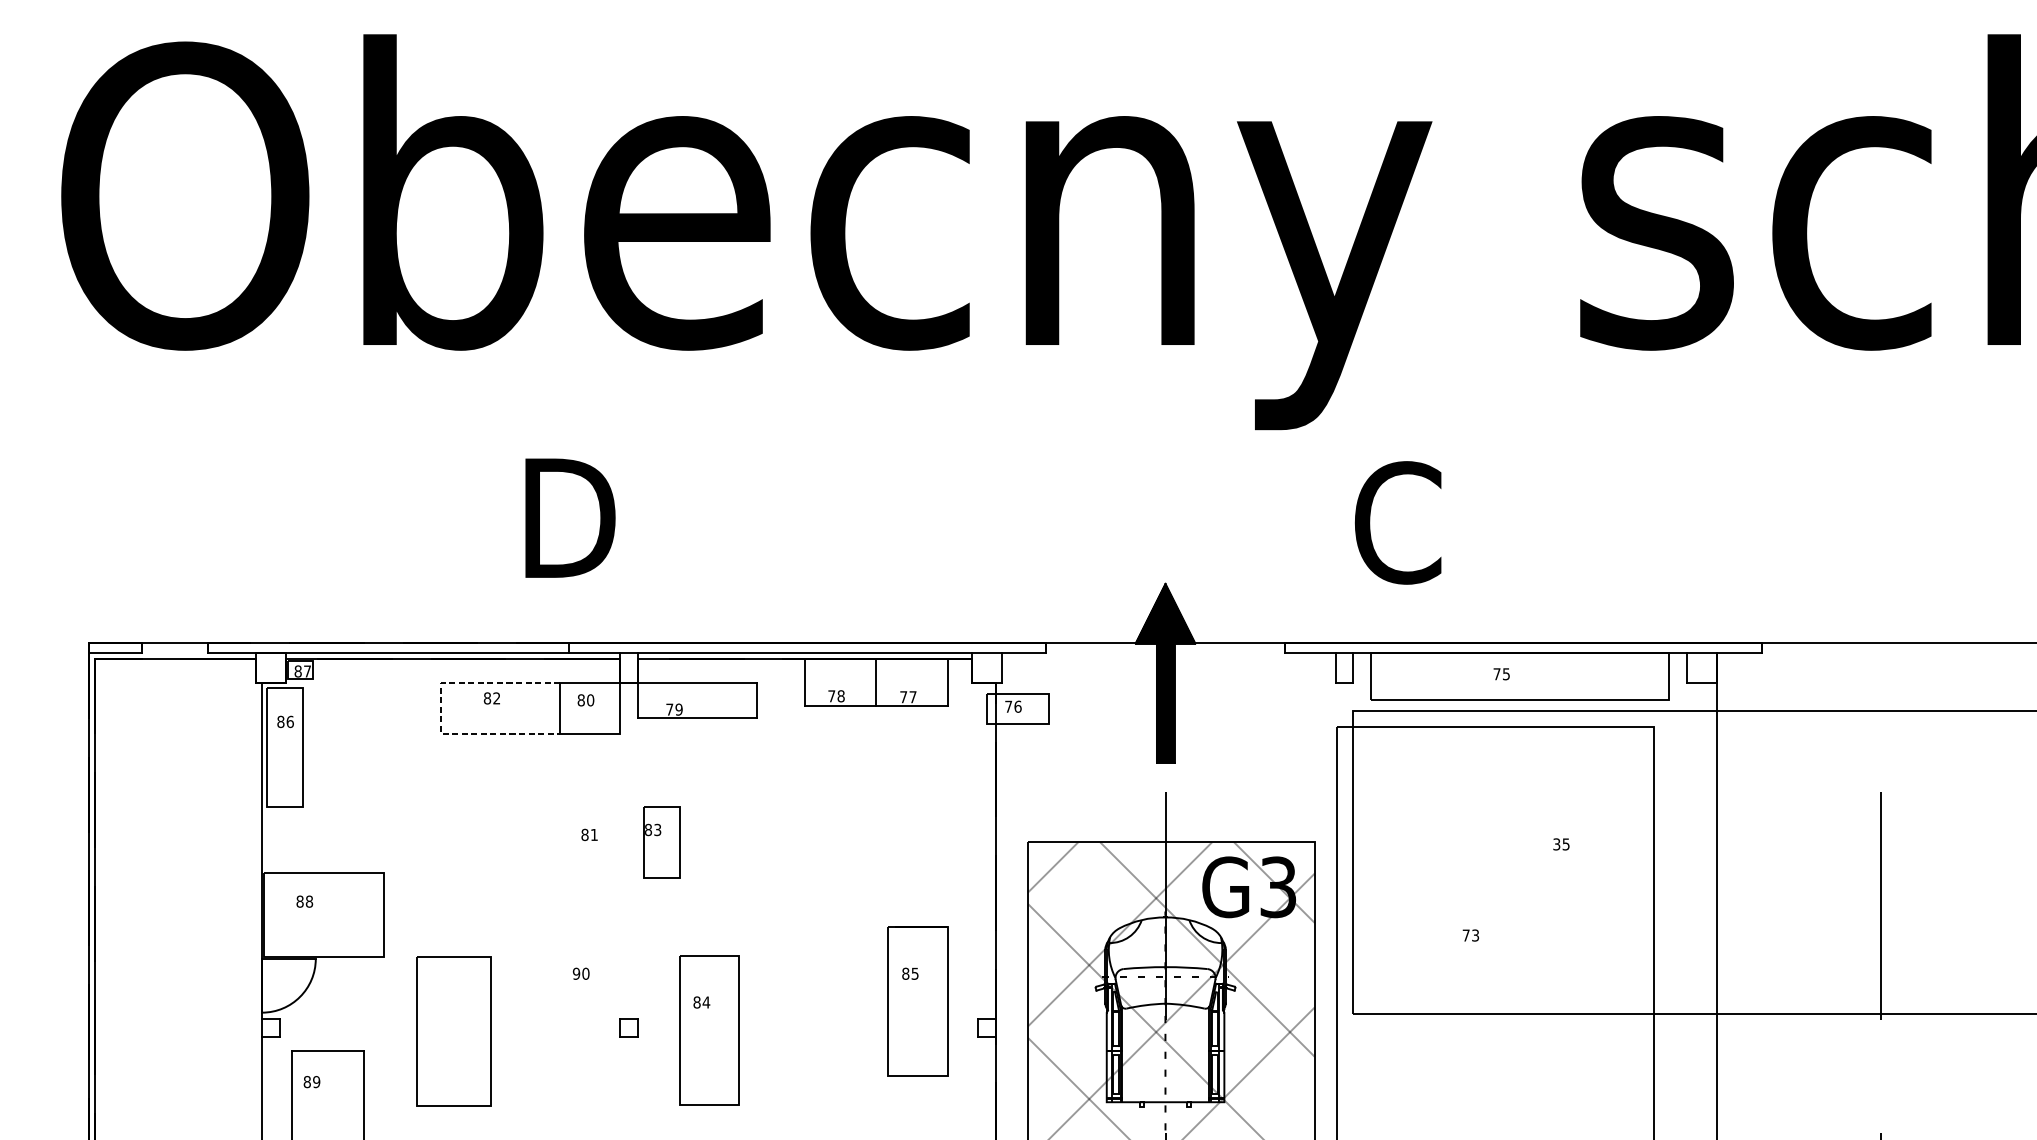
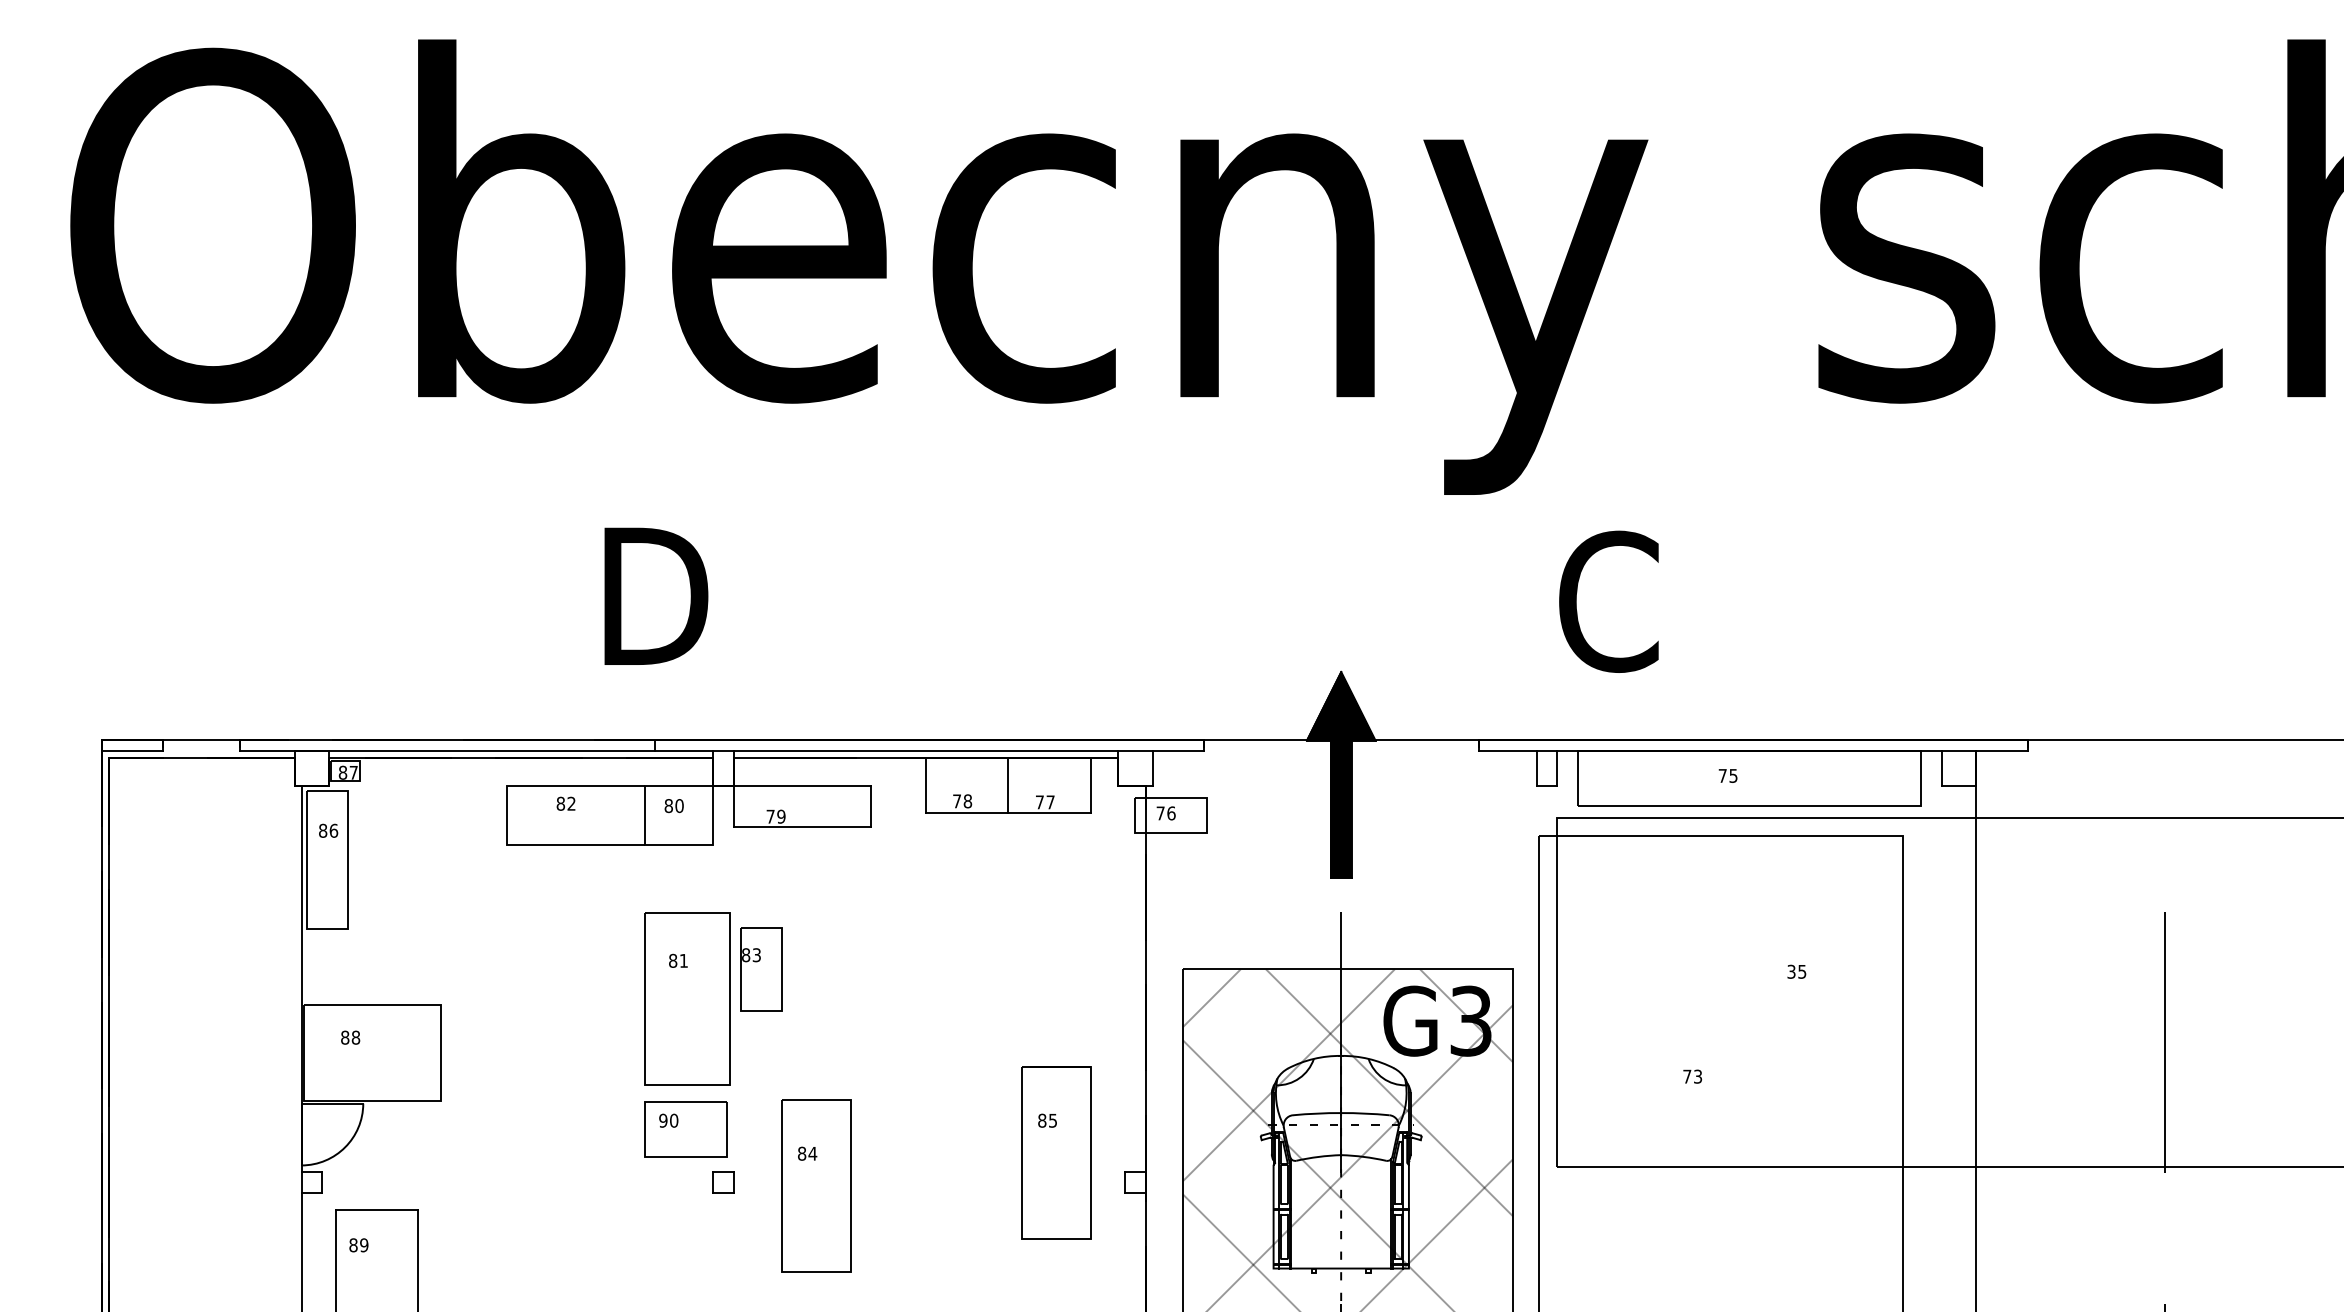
line: (441, 708) -> (507, 815), dashed -> solid
part: (595, 981) -> (685, 1129), added
part: (454, 1030) -> (687, 998), moved

